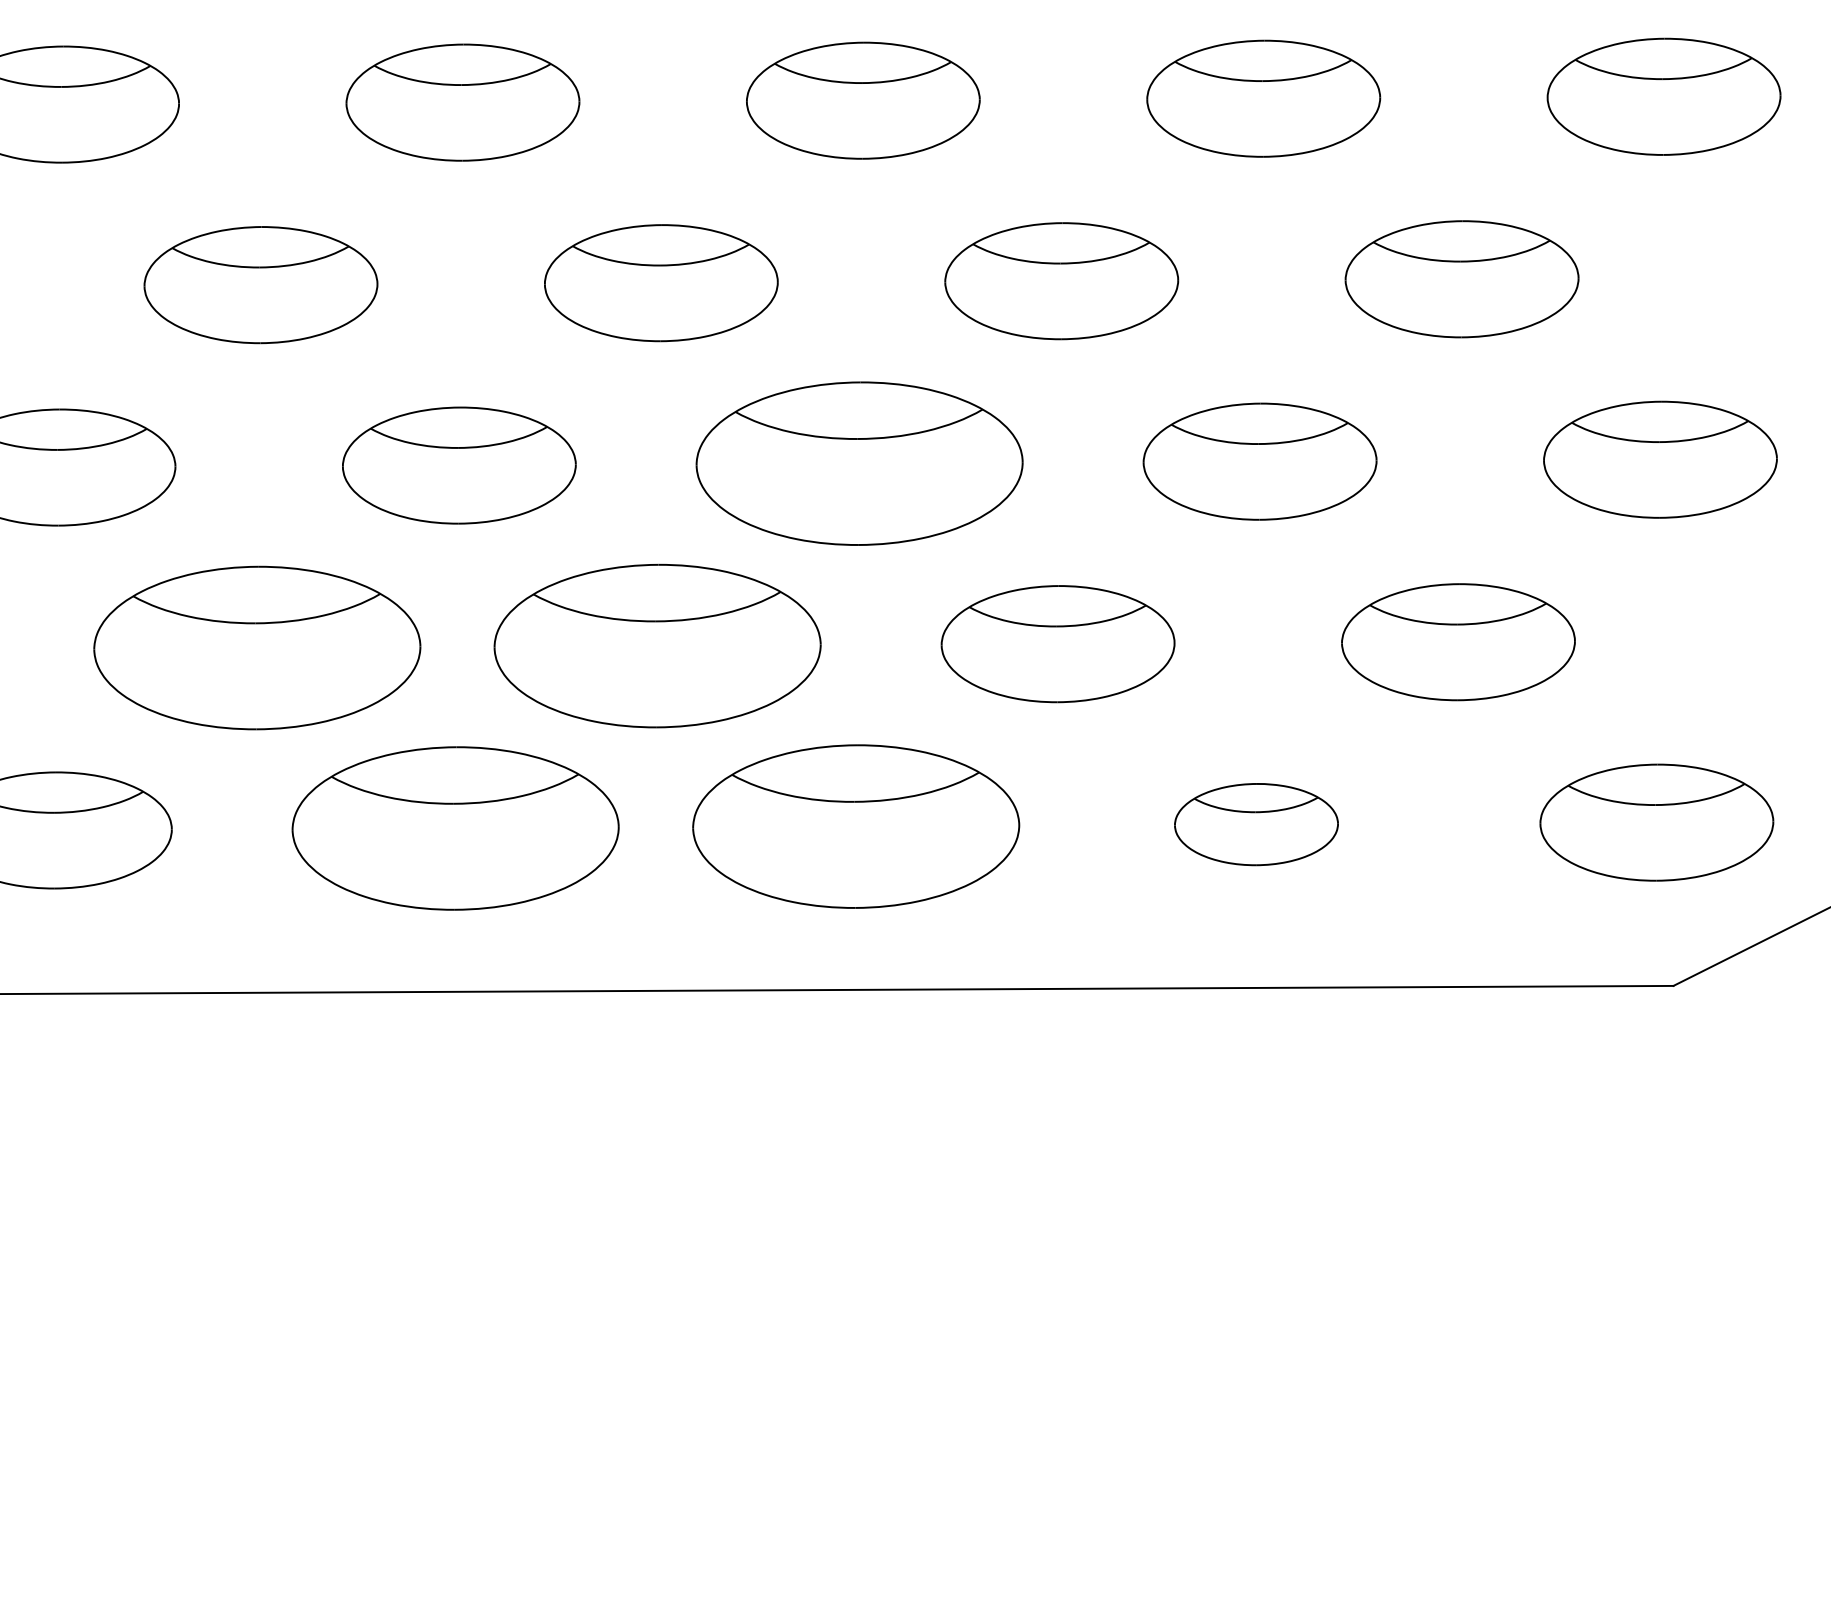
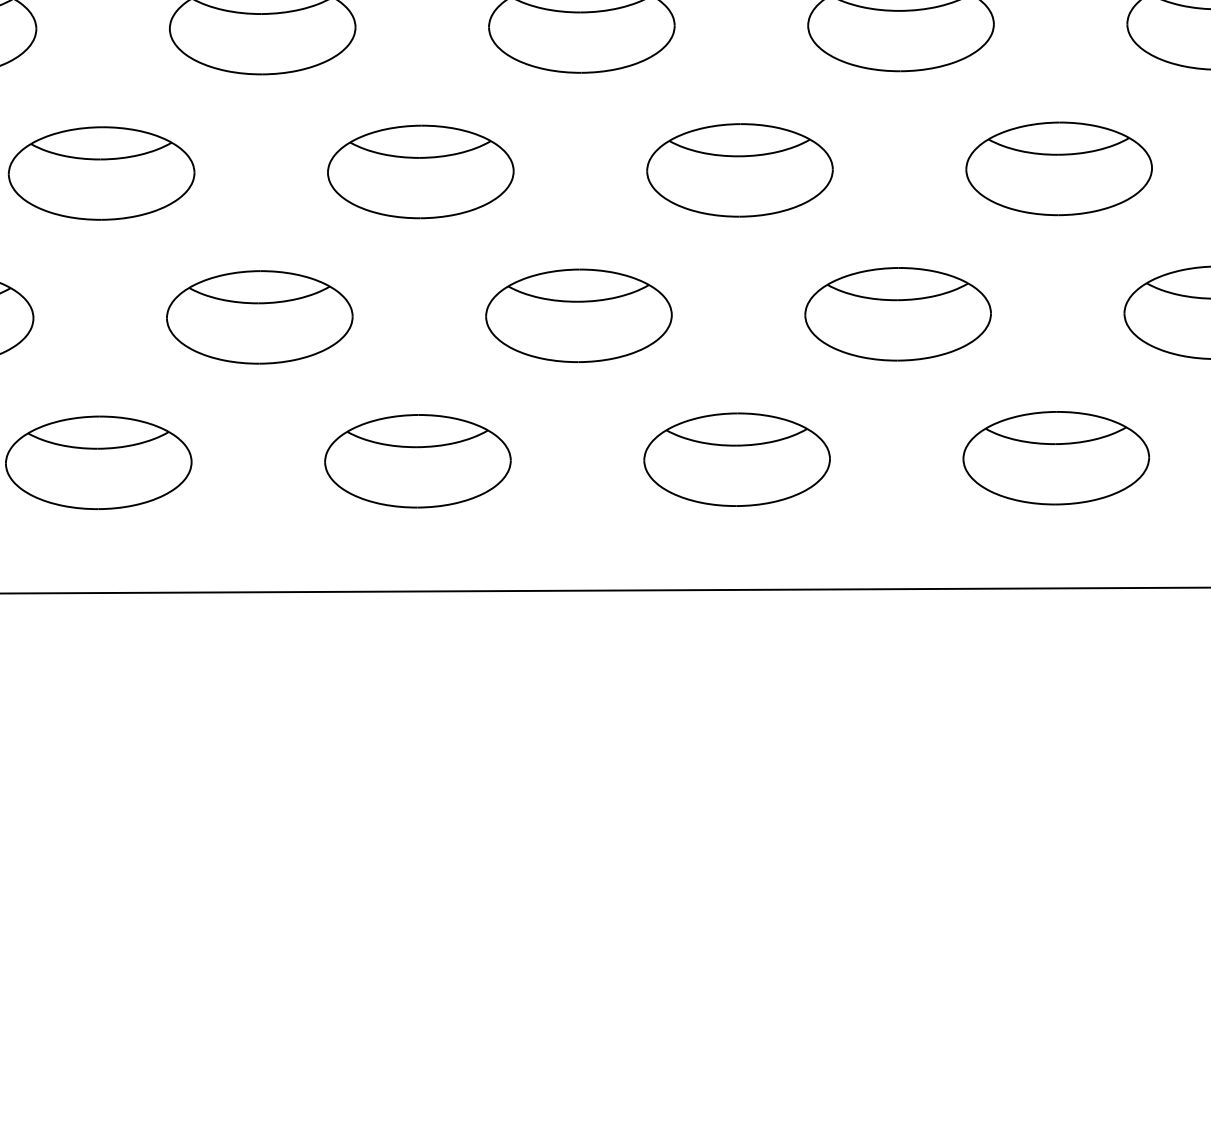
part: (859, 463) -> (739, 170), size x0.71
part: (657, 645) -> (578, 315), size x0.71
part: (257, 647) -> (259, 316), size x0.71
part: (1256, 824) -> (1056, 458), size x1.43
part: (855, 826) -> (736, 459), size x0.71
part: (455, 828) -> (417, 461), size x0.71

